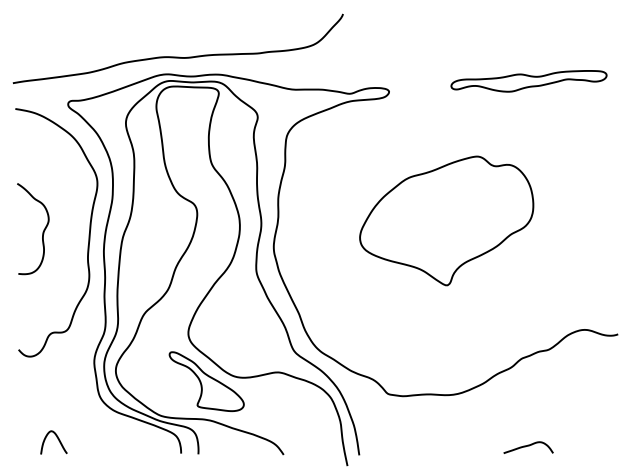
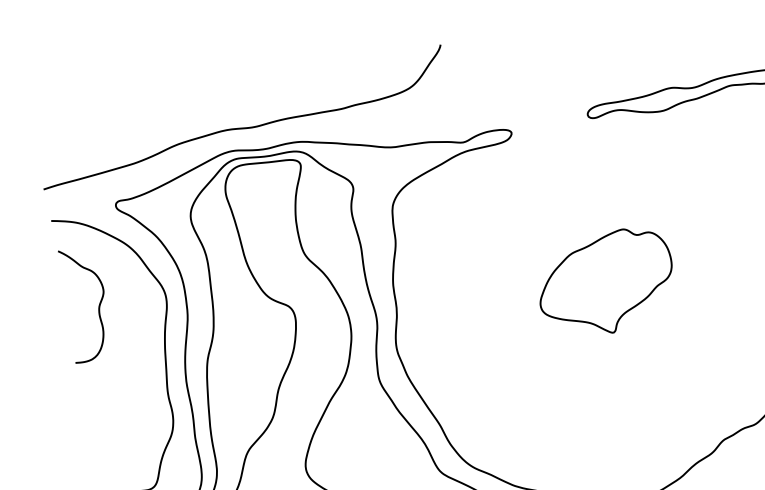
part: (446, 220) -> (605, 282), size x0.62
curve: (42, 232) -> (98, 307), moved

